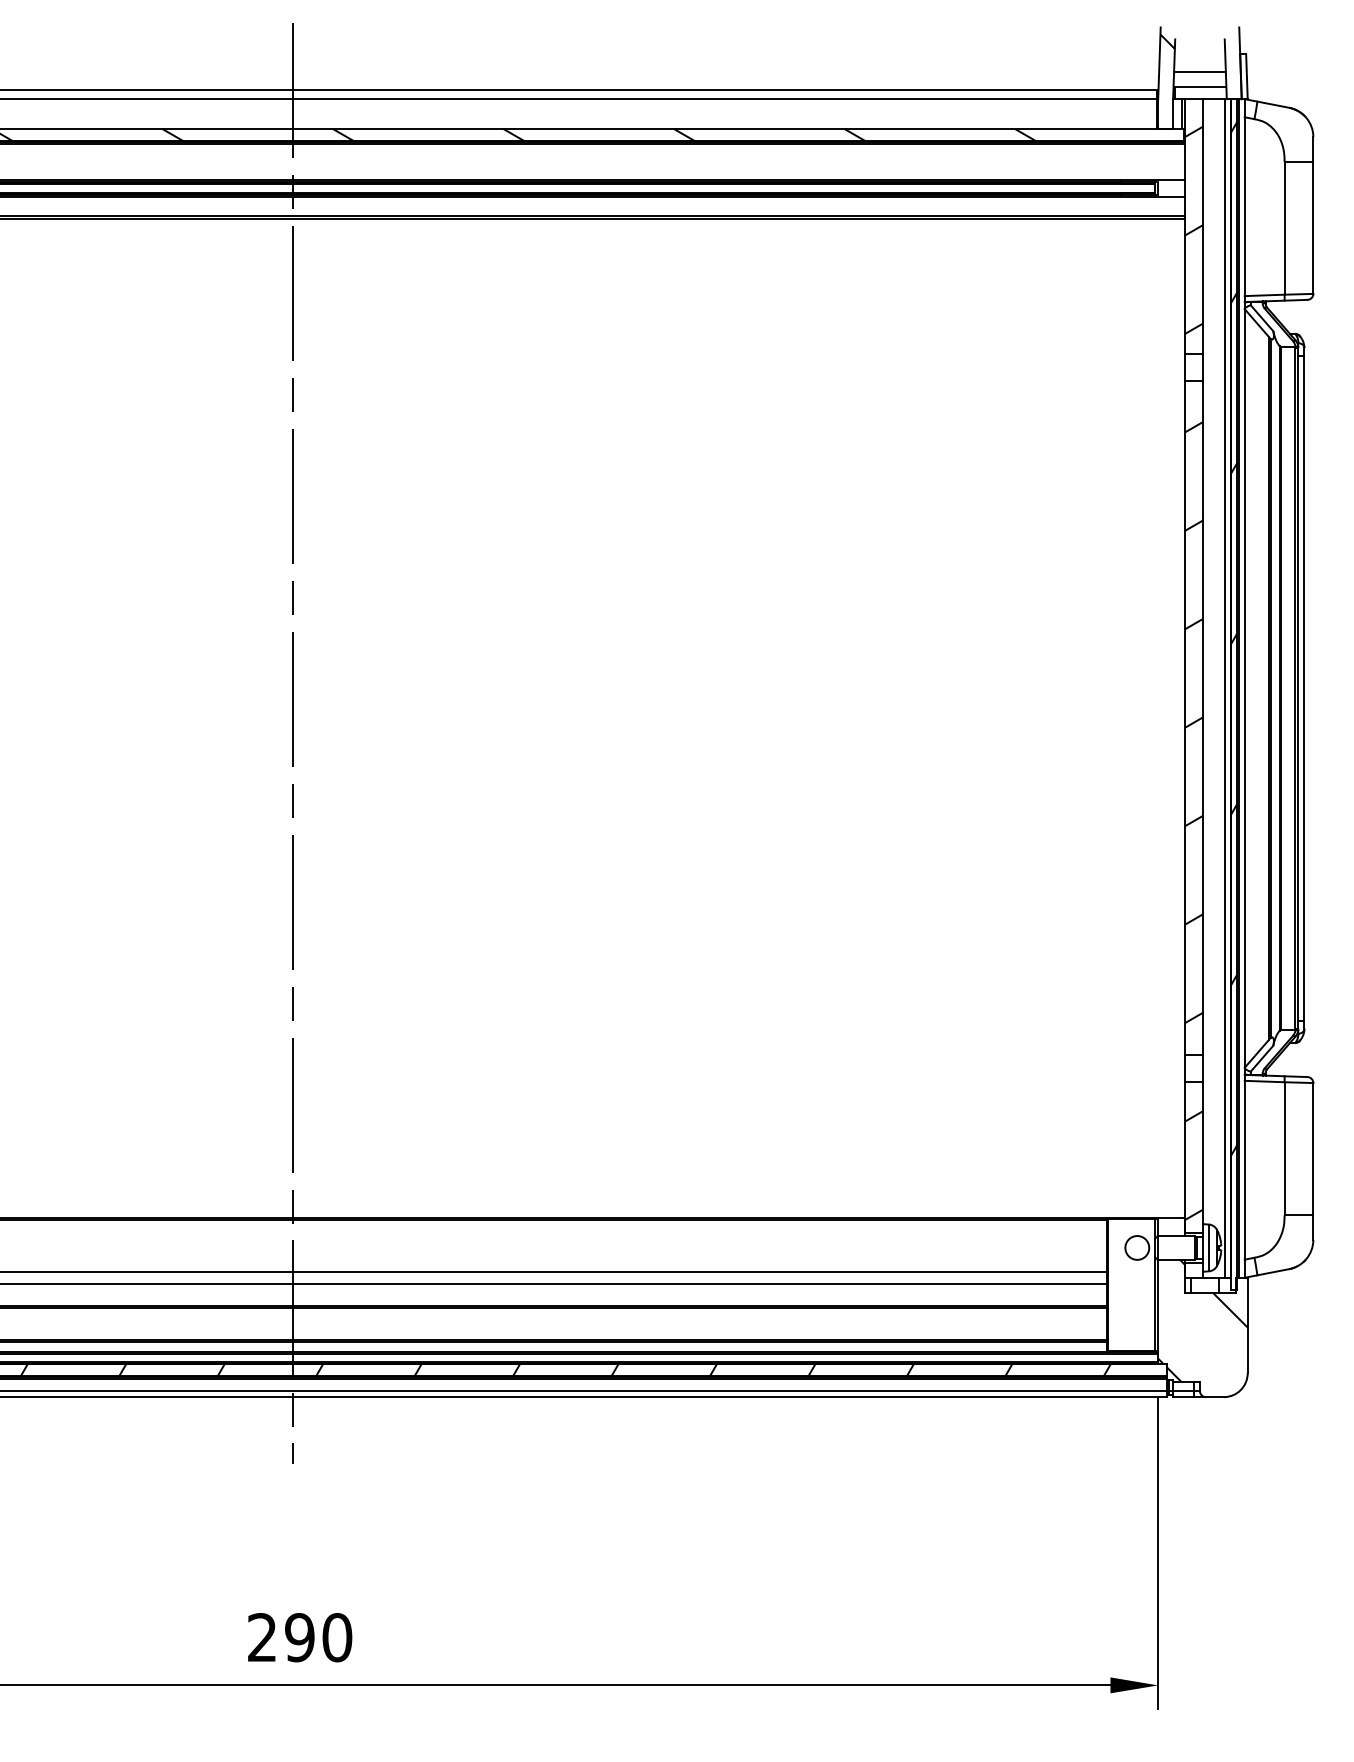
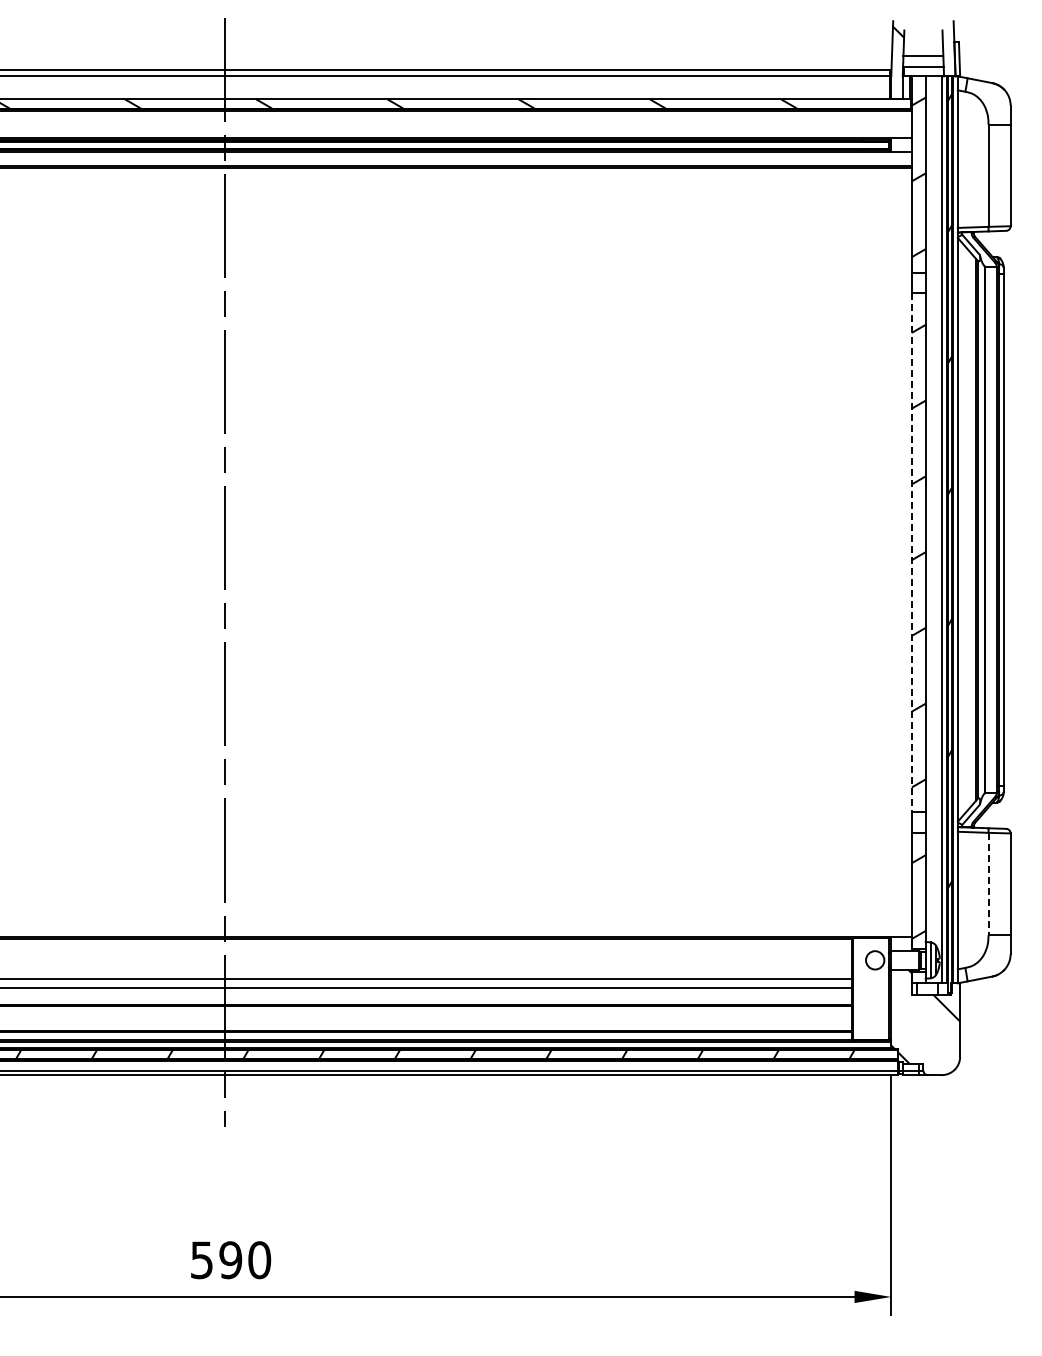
line: (1184, 719) -> (911, 553), solid -> dashed
line: (1284, 1149) -> (988, 884), solid -> dashed
text: (261, 1638) -> (201, 1260), 290 -> 590

